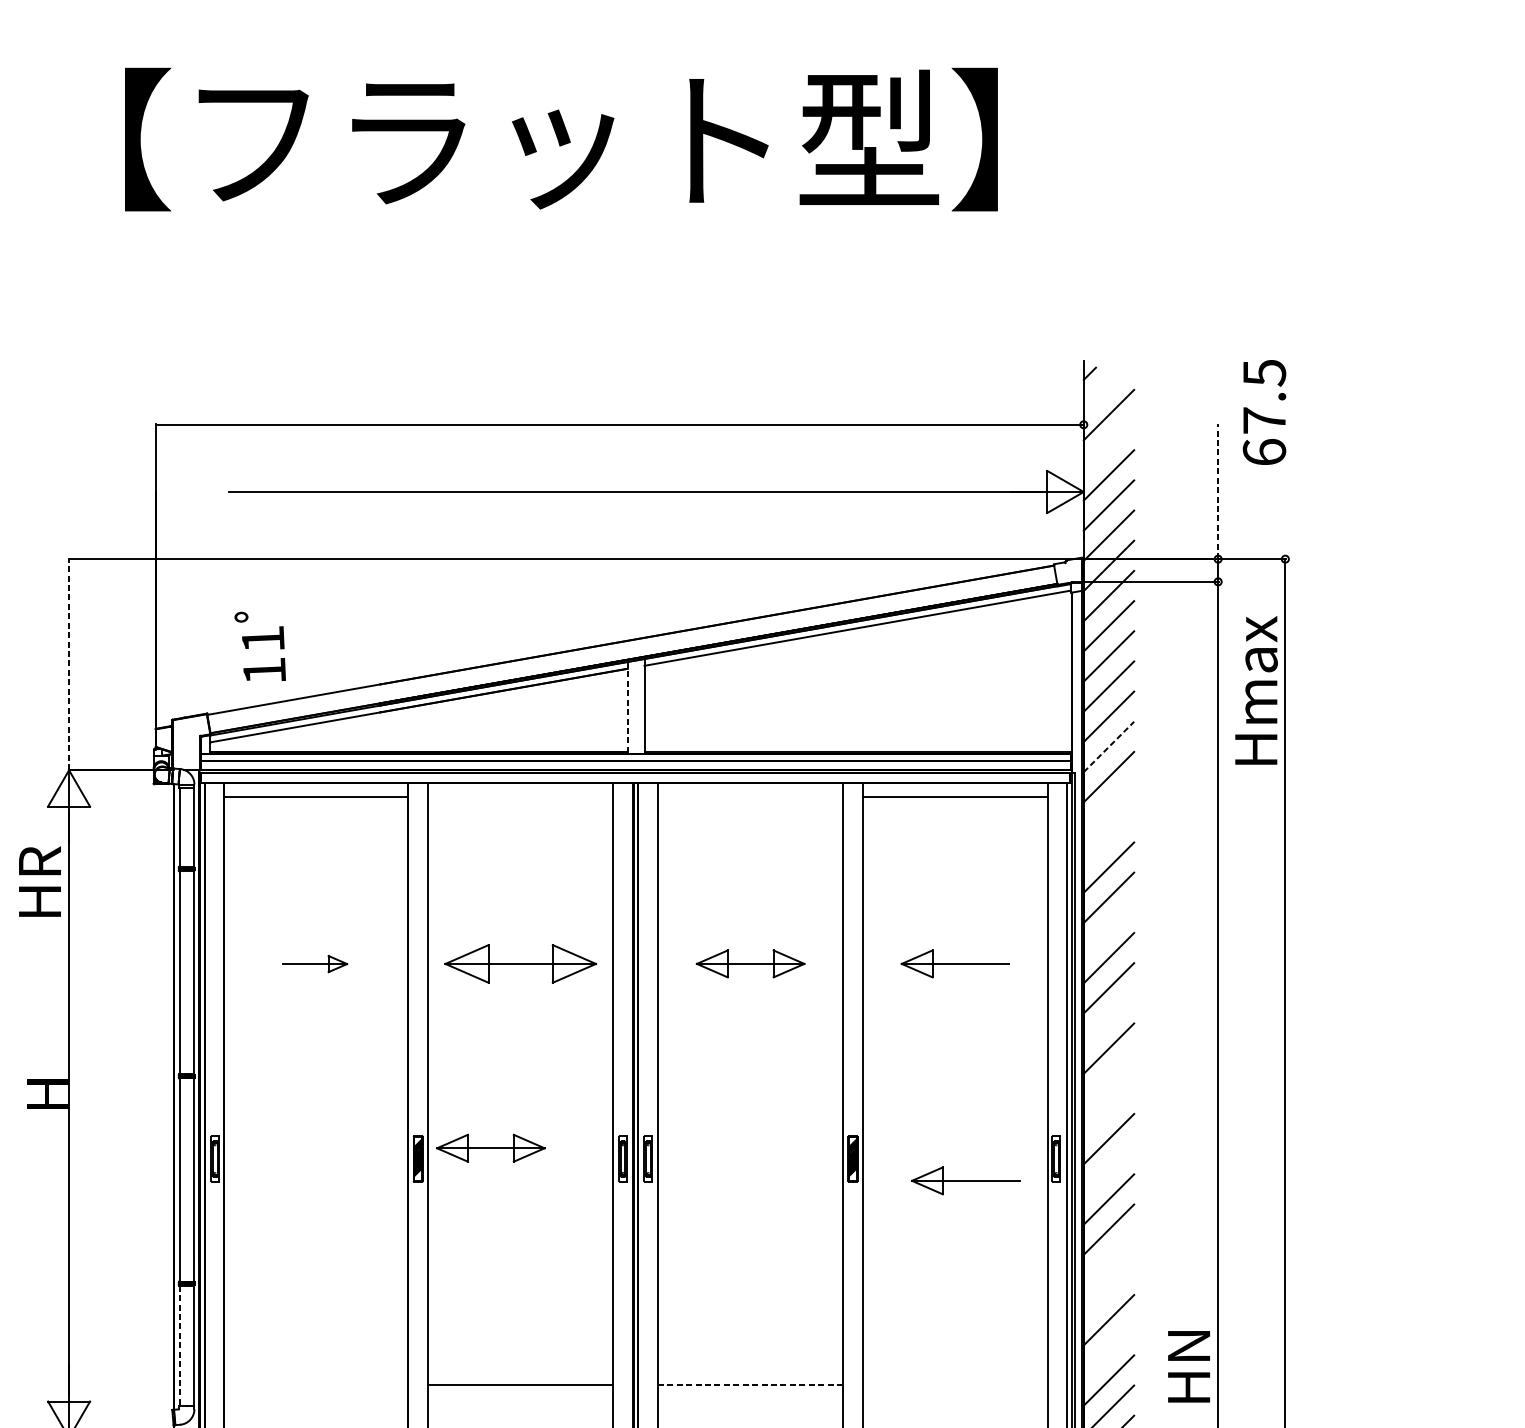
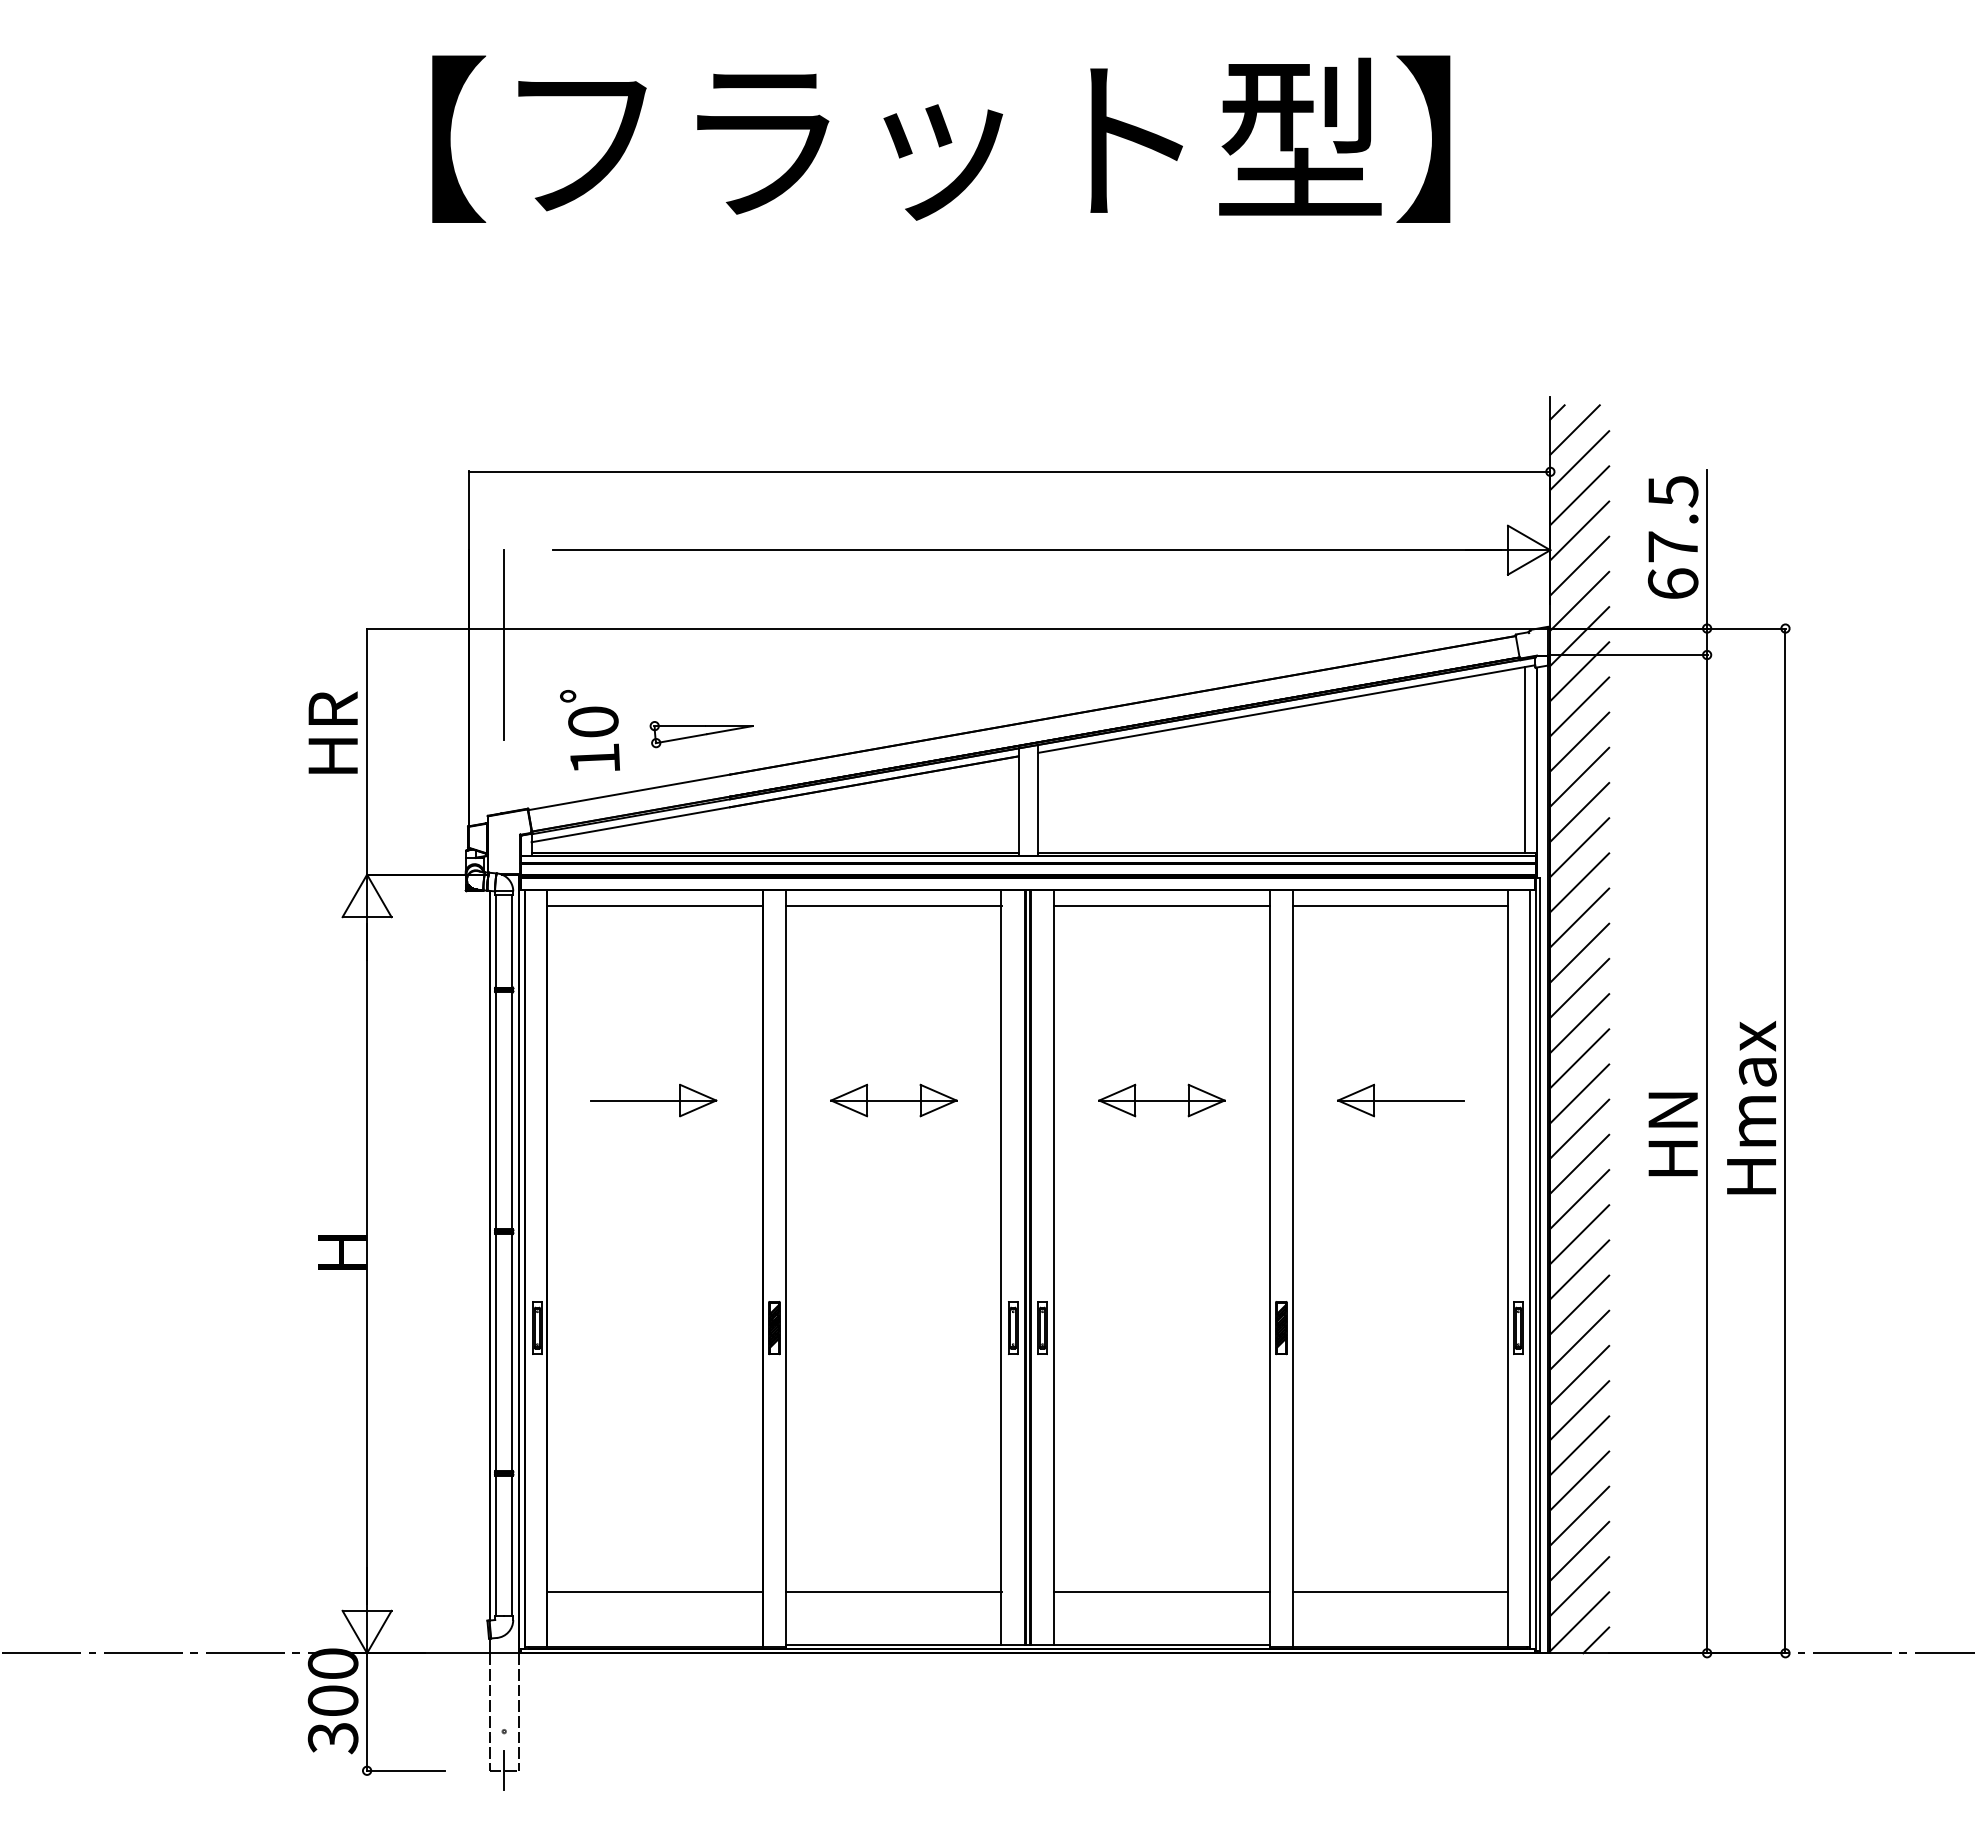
line: (1104, 388) -> (1574, 429), added
text: (1264, 412) -> (1673, 537), moved
line: (1108, 445) -> (1579, 495), added
line: (1218, 490) -> (1707, 548), dashed -> solid
line: (186, 572) -> (504, 644), added
text: (263, 638) -> (593, 721), 11 -> 10
part: (355, 650) -> (701, 734), added
line: (69, 664) -> (367, 751), dashed -> solid
line: (1062, 672) -> (1525, 760), added
text: (1256, 690) -> (1751, 1107), moved
line: (627, 708) -> (1018, 802), dashed -> solid
line: (1108, 746) -> (1579, 847), dashed -> solid
line: (520, 797) -> (893, 906), added
line: (750, 797) -> (1161, 906), added
line: (1108, 806) -> (1579, 917), added
line: (1108, 836) -> (1579, 952), added
text: (39, 881) -> (332, 732), moved
line: (1108, 927) -> (1579, 1058), added
part: (314, 963) -> (653, 1100), size x1.67
part: (520, 963) -> (893, 1100), size x0.71
line: (1108, 1017) -> (1579, 1163), added
line: (1108, 1078) -> (1579, 1234), added
line: (1108, 1108) -> (1579, 1269), added
part: (490, 1148) -> (858, 1315), removed
line: (1108, 1168) -> (1579, 1339), added
part: (965, 1180) -> (1412, 1353), removed
line: (1108, 1259) -> (1579, 1445), added
line: (1108, 1289) -> (1579, 1480), added
line: (180, 1346) -> (496, 1546), dashed -> solid
line: (1108, 1349) -> (1579, 1550), added
text: (1188, 1366) -> (1672, 1134), moved
line: (315, 1384) -> (654, 1591), added
line: (750, 1384) -> (1161, 1591), dashed -> solid
line: (955, 1384) -> (1400, 1591), added

